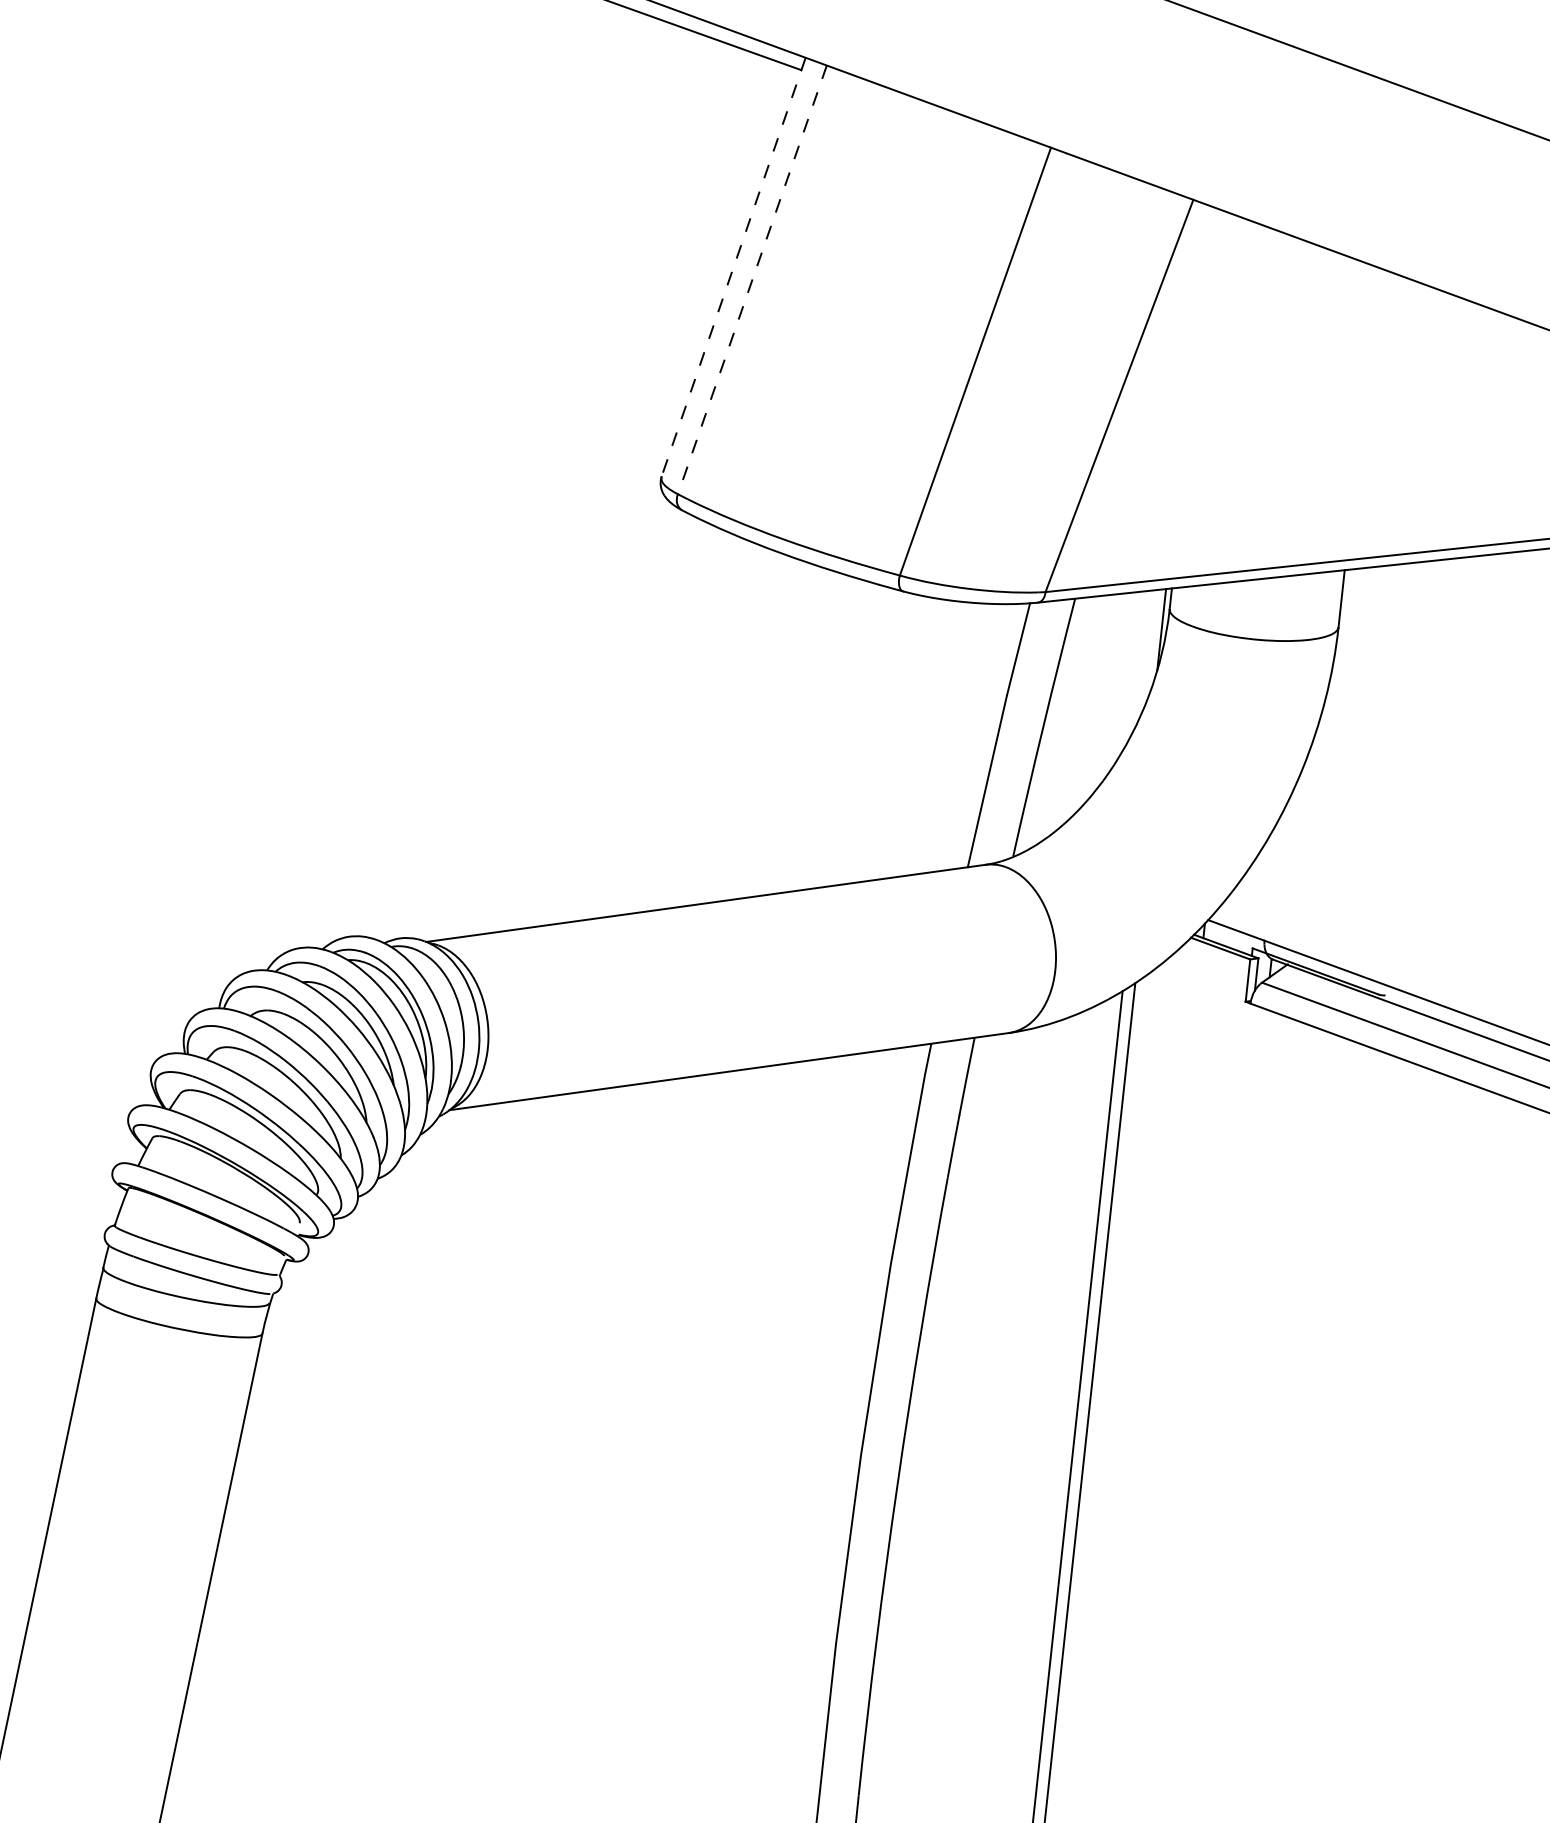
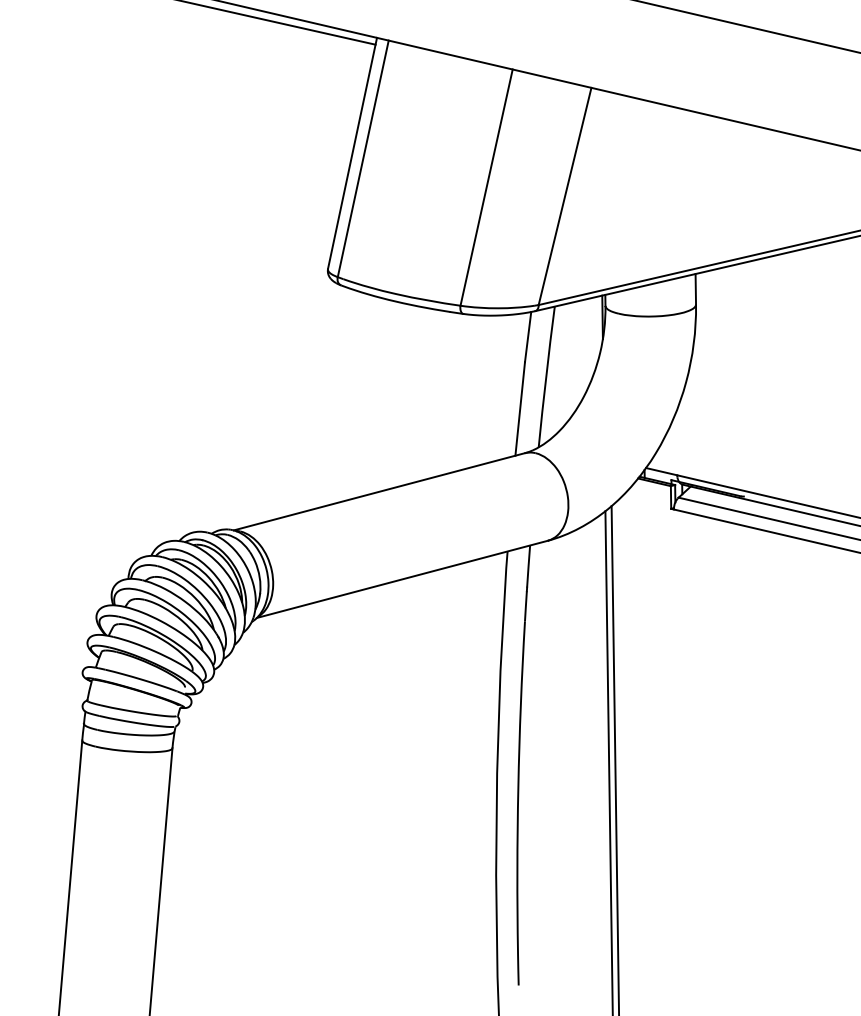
line: (733, 267) -> (352, 153), dashed -> solid
line: (752, 279) -> (363, 158), dashed -> solid

